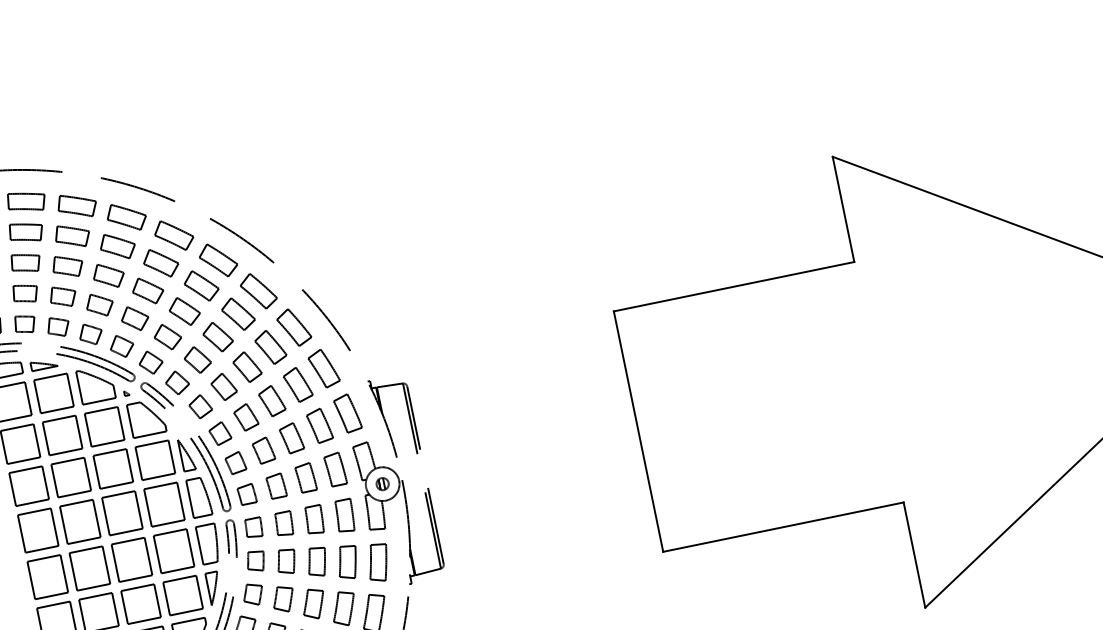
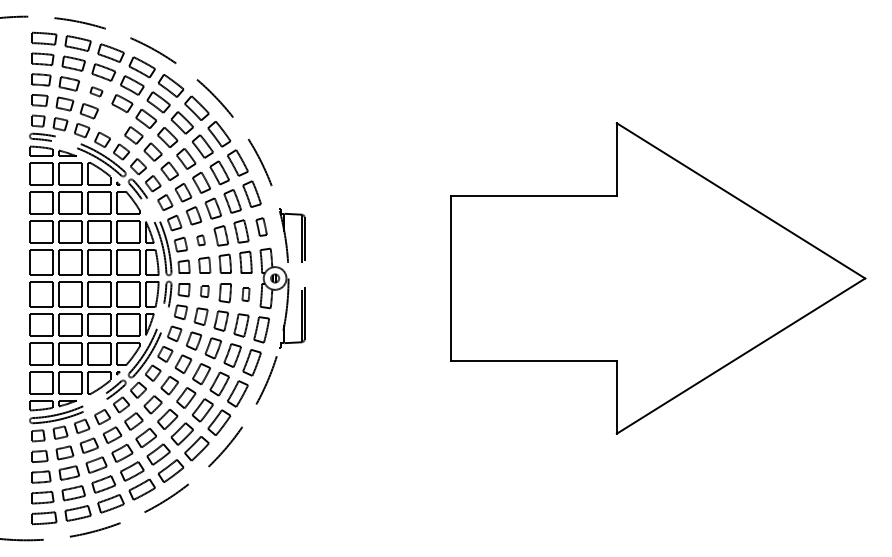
part: (67, 265) -> (96, 91), size x0.6
part: (99, 304) -> (112, 121), removed
part: (347, 412) -> (261, 226), size x0.7
part: (262, 451) -> (200, 240), size x0.6
part: (344, 516) -> (245, 294), size x0.6
part: (283, 524) -> (204, 291), size x0.7

